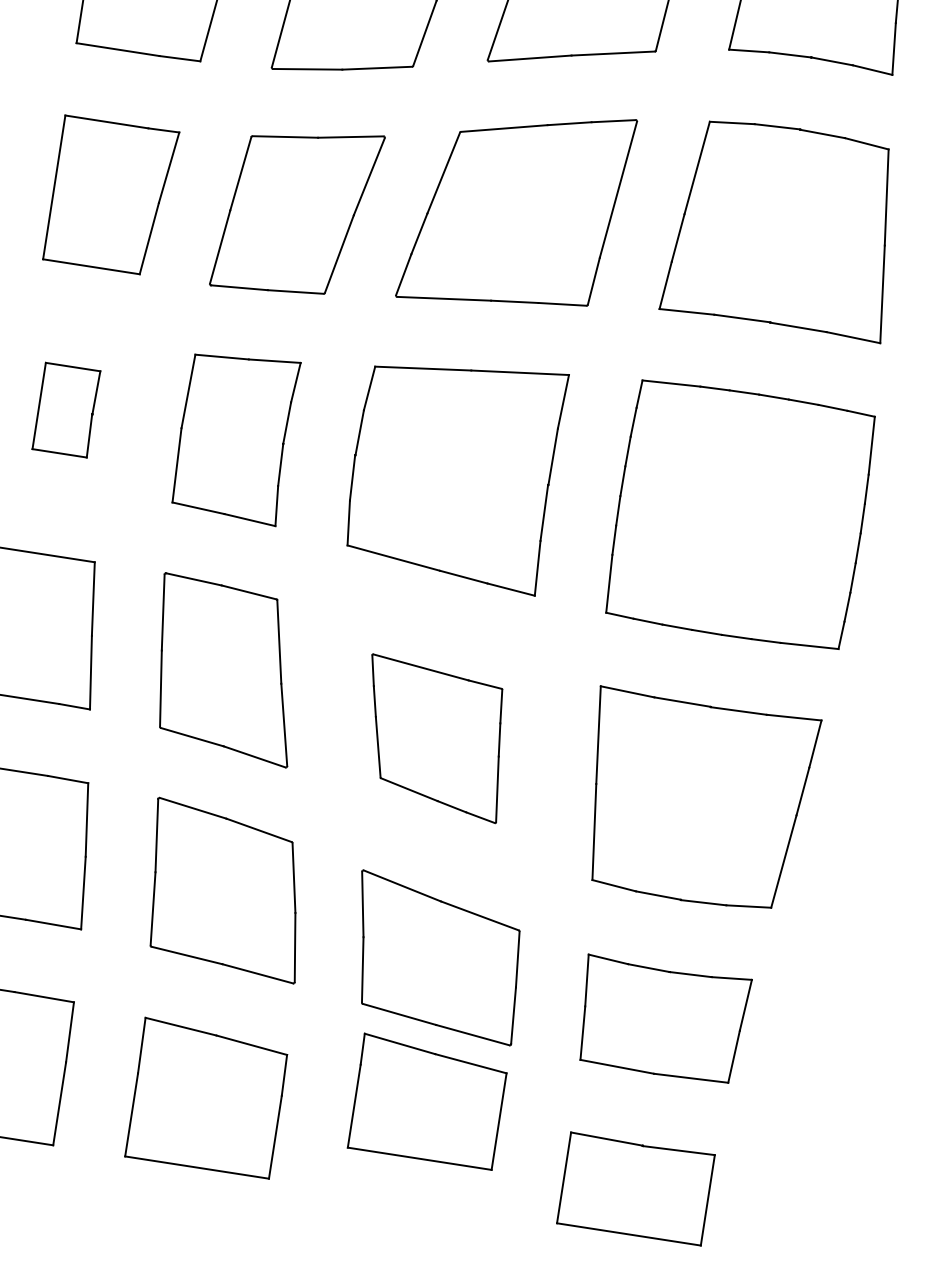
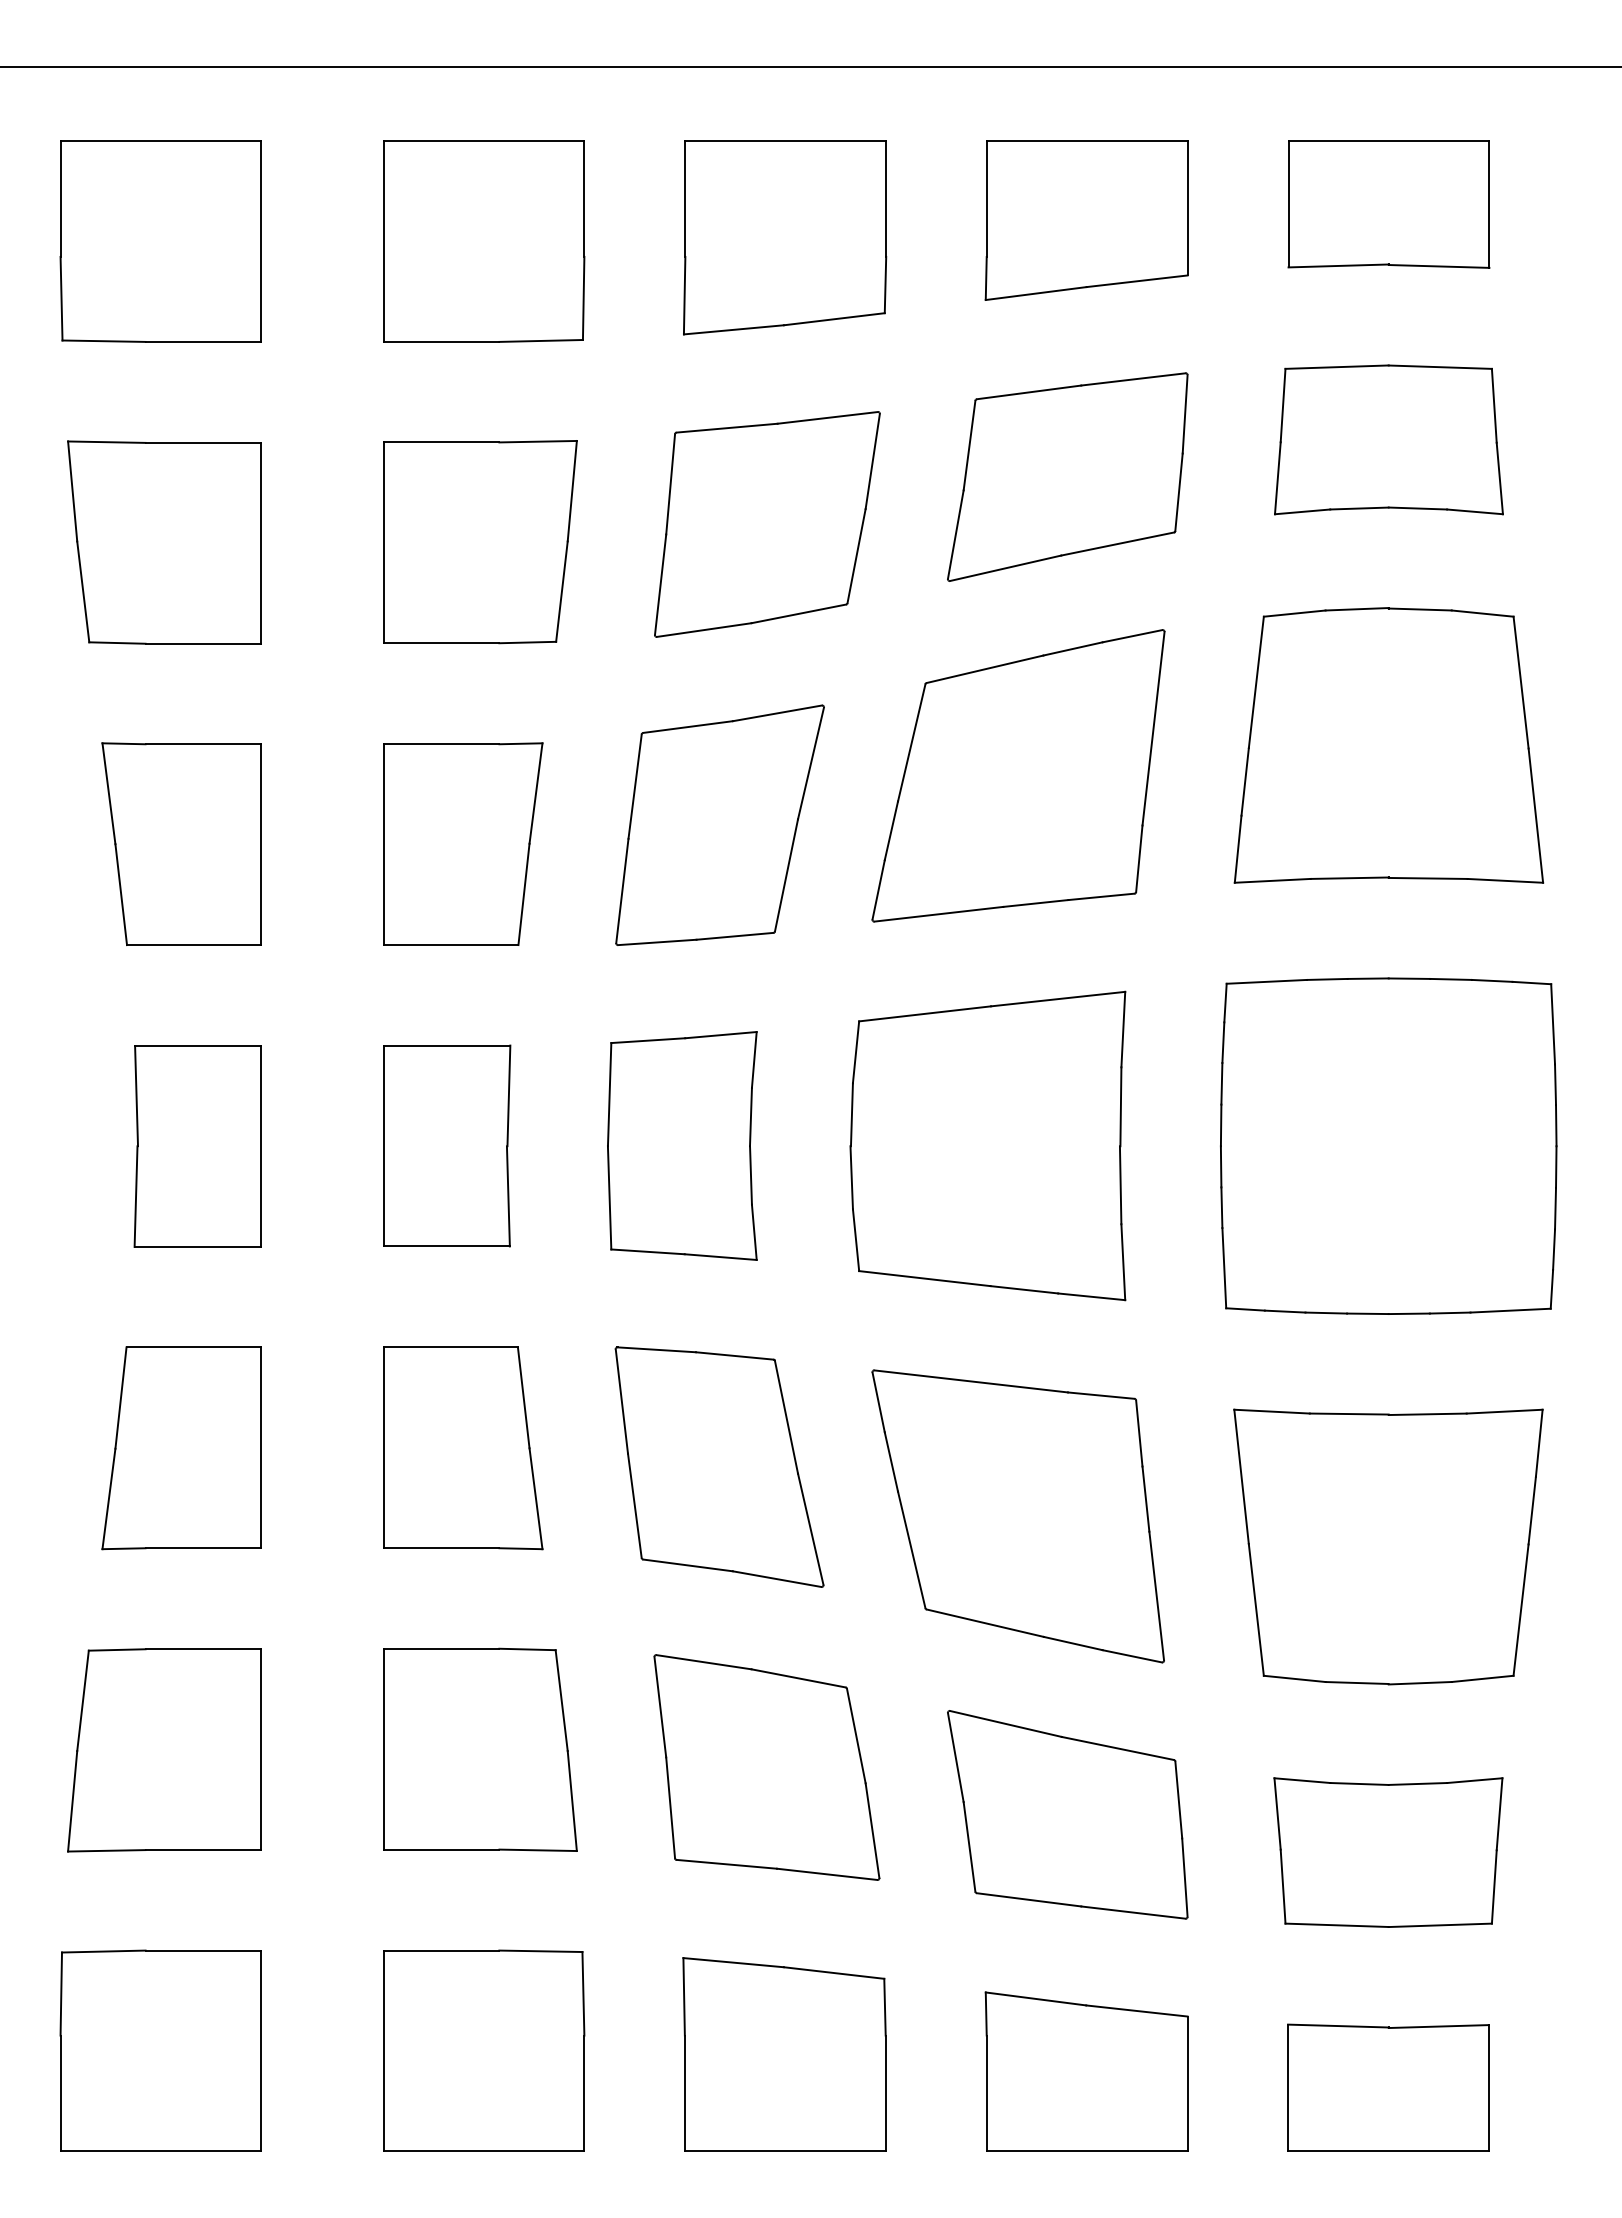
part: (66, 409) -> (447, 1145), size x1.67
part: (433, 738) -> (1017, 1516), size x1.43
part: (428, 1101) -> (1086, 2071), moved

